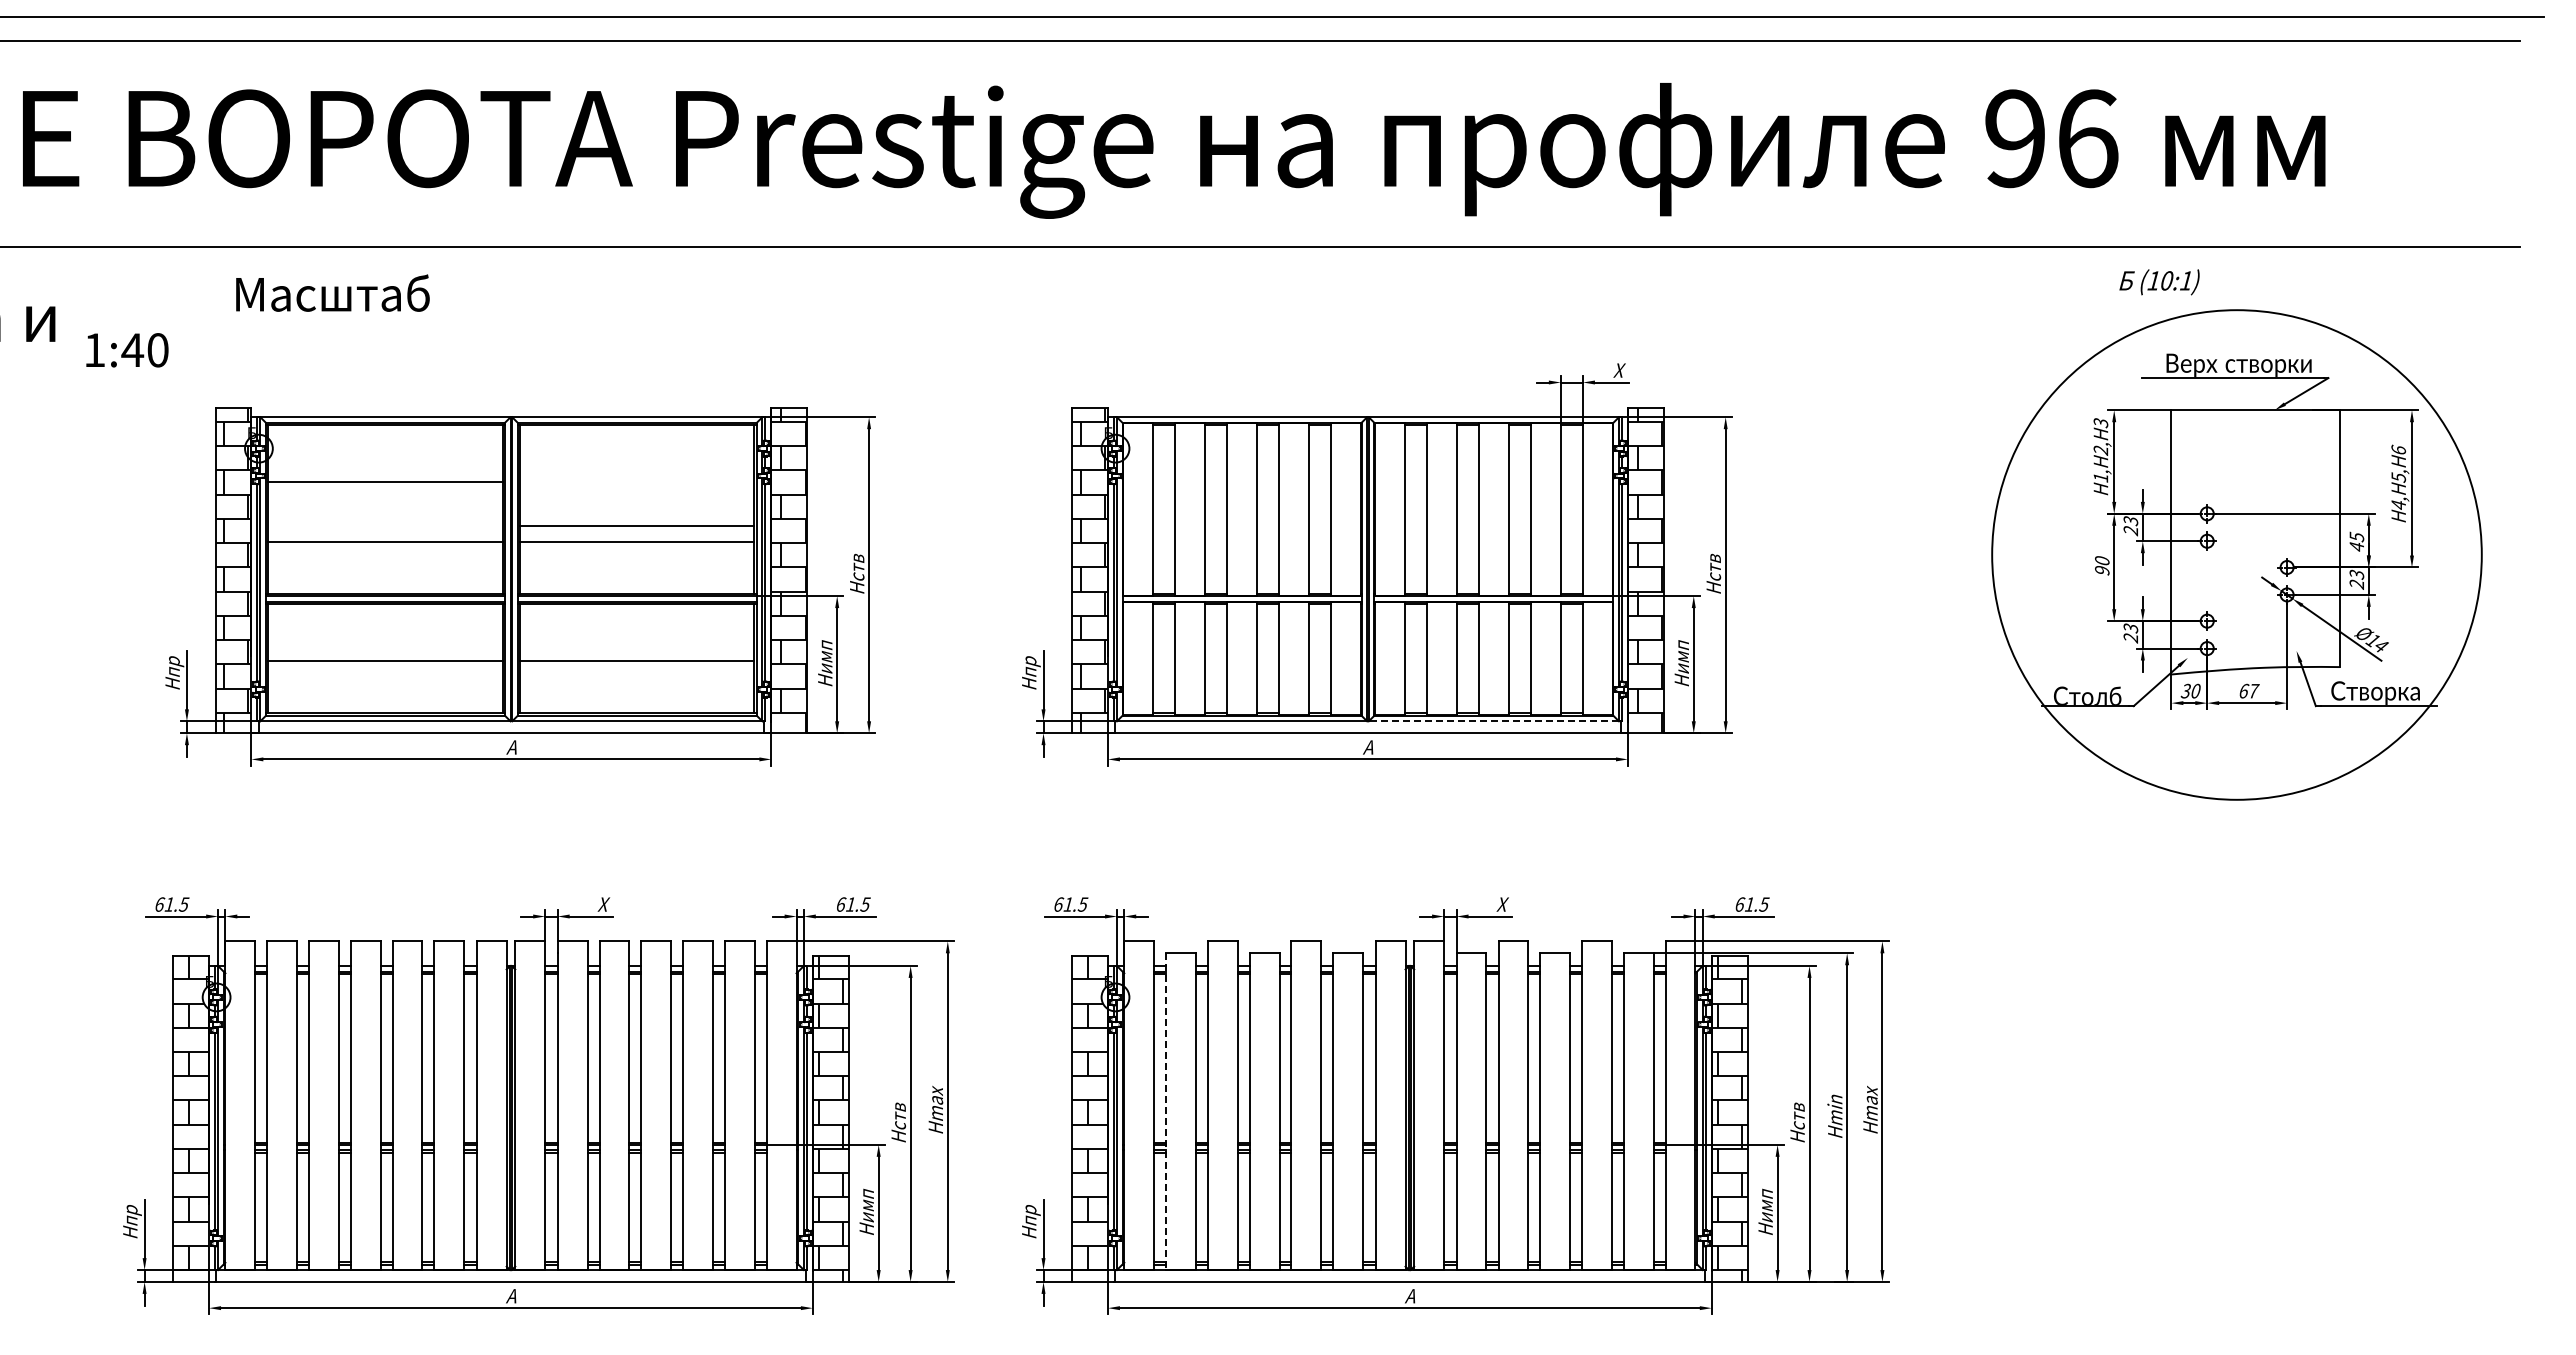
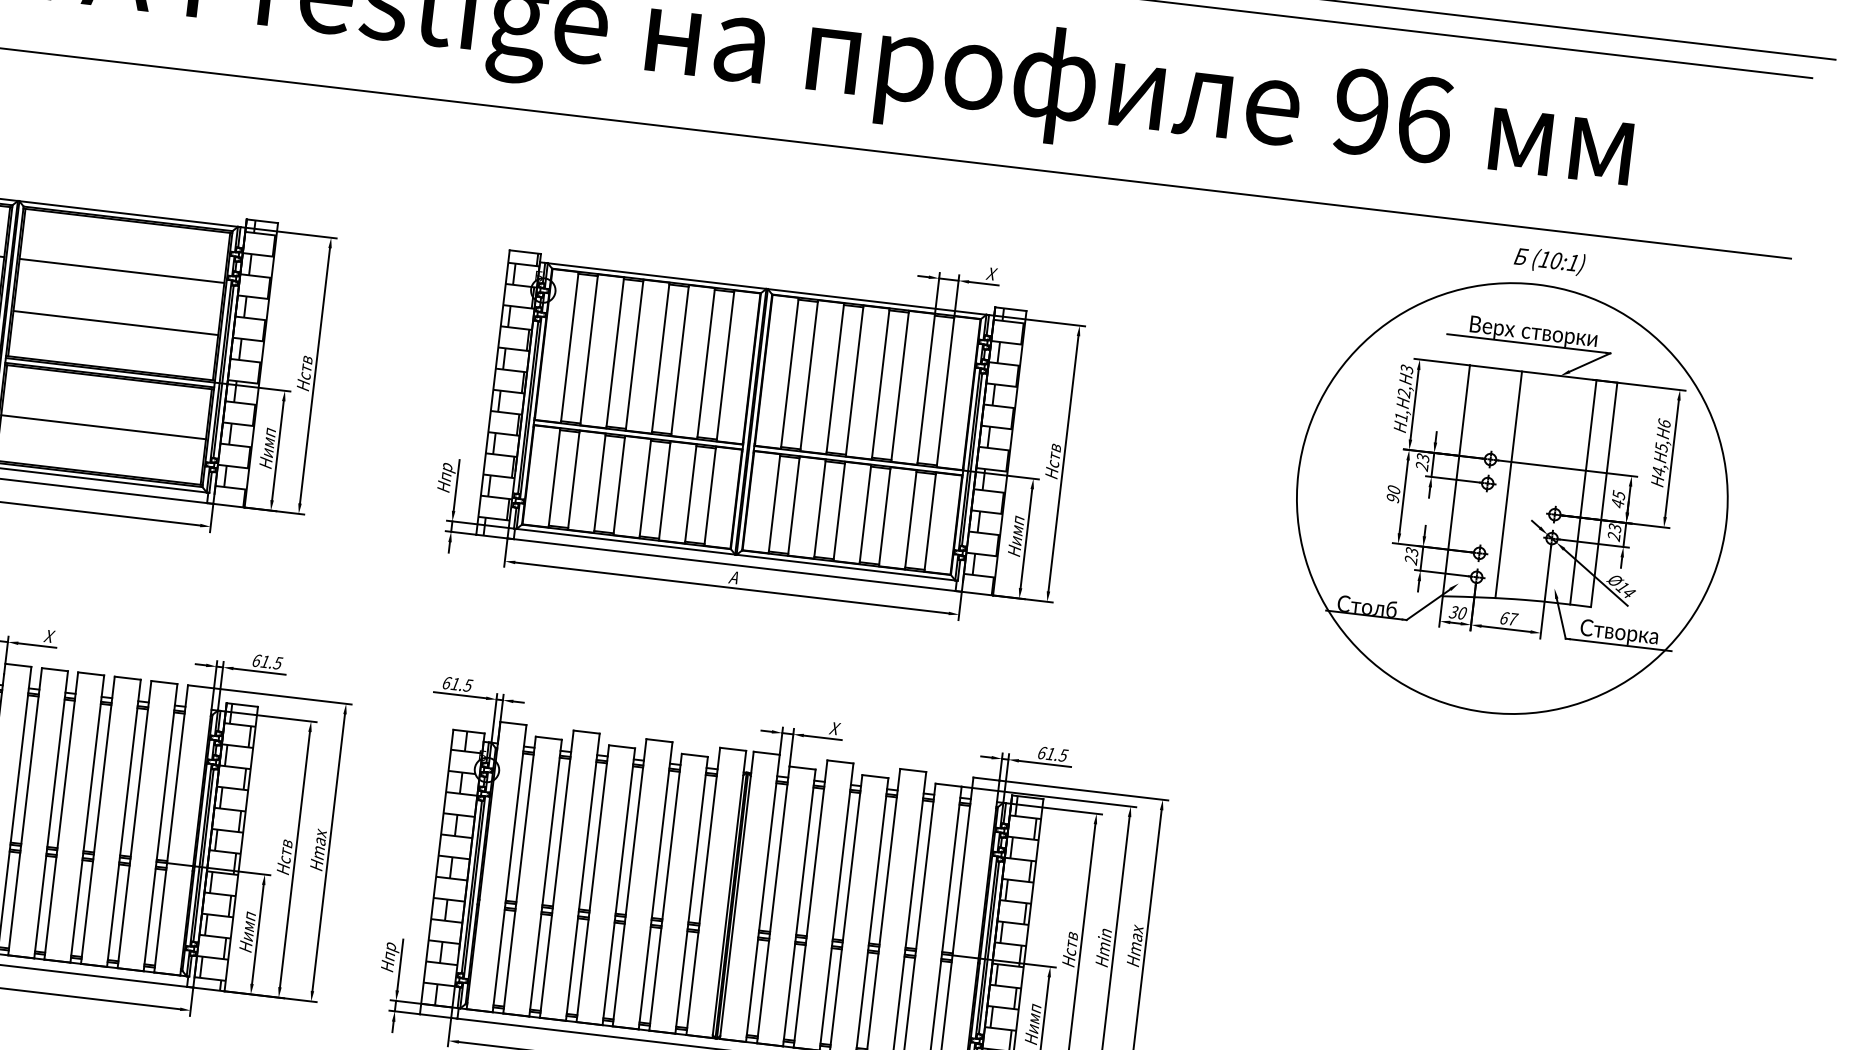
text: (2159, 282) -> (1549, 261), moved
line: (637, 526) -> (122, 271), moved
line: (2316, 538) -> (1583, 492), added
line: (2231, 539) -> (1509, 484), added
line: (1493, 721) -> (845, 567), dashed -> solid
line: (1166, 1112) -> (519, 875), dashed -> solid

